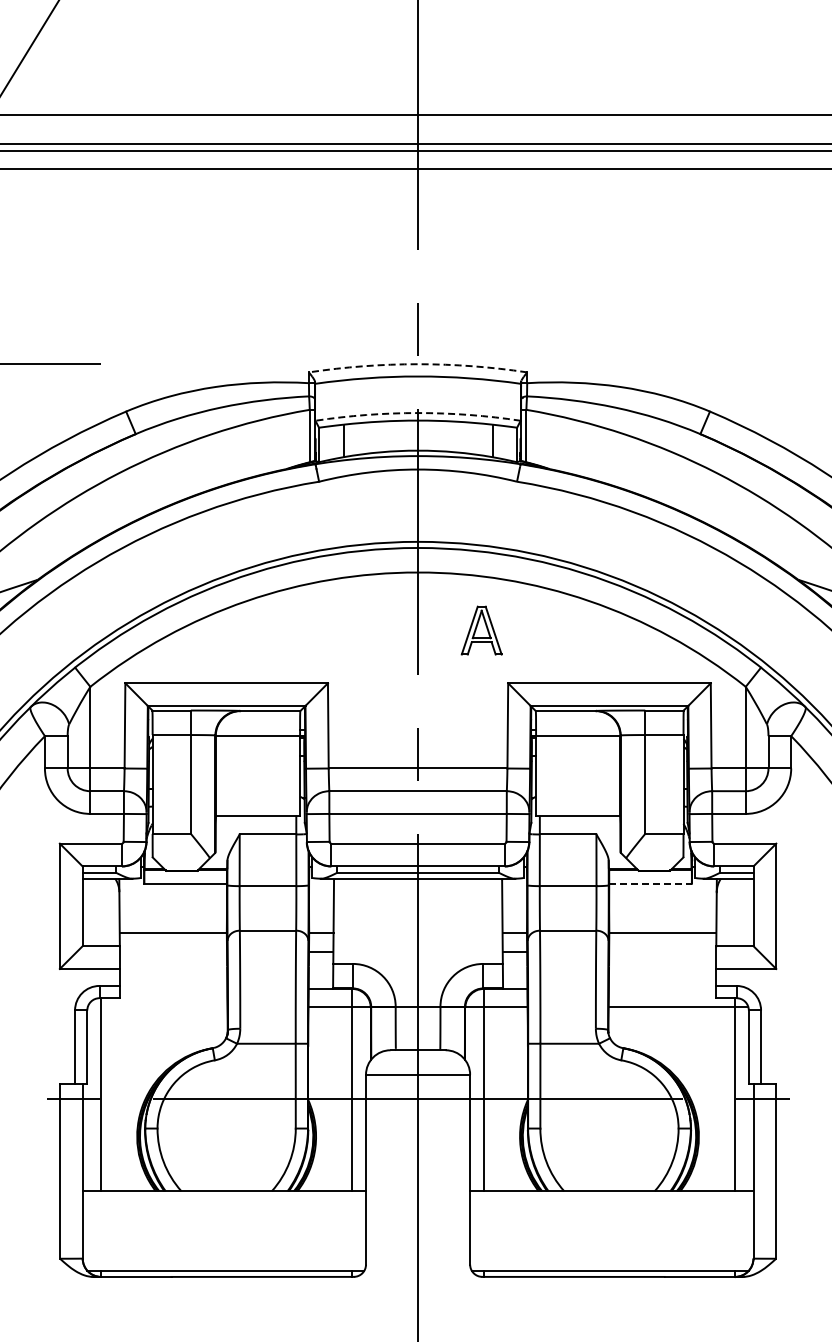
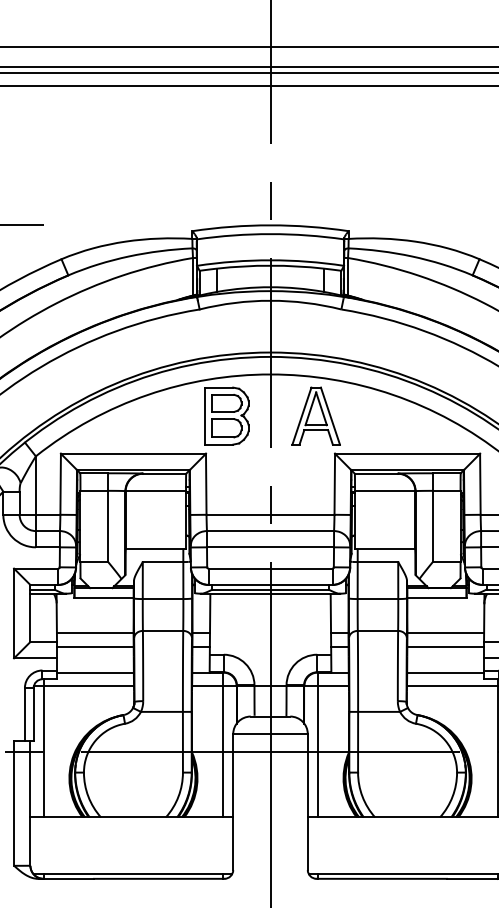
arc: (418, 364) -> (270, 225), dashed -> solid
arc: (418, 413) -> (270, 260), dashed -> solid
part: (356, 630) -> (226, 416), added
part: (481, 630) -> (315, 416), size x1.67
line: (651, 884) -> (437, 597), dashed -> solid
line: (173, 952) -> (95, 646), added
line: (662, 952) -> (445, 646), added
line: (173, 988) -> (95, 672), added
line: (661, 988) -> (444, 672), added
line: (157, 1007) -> (83, 685), added

